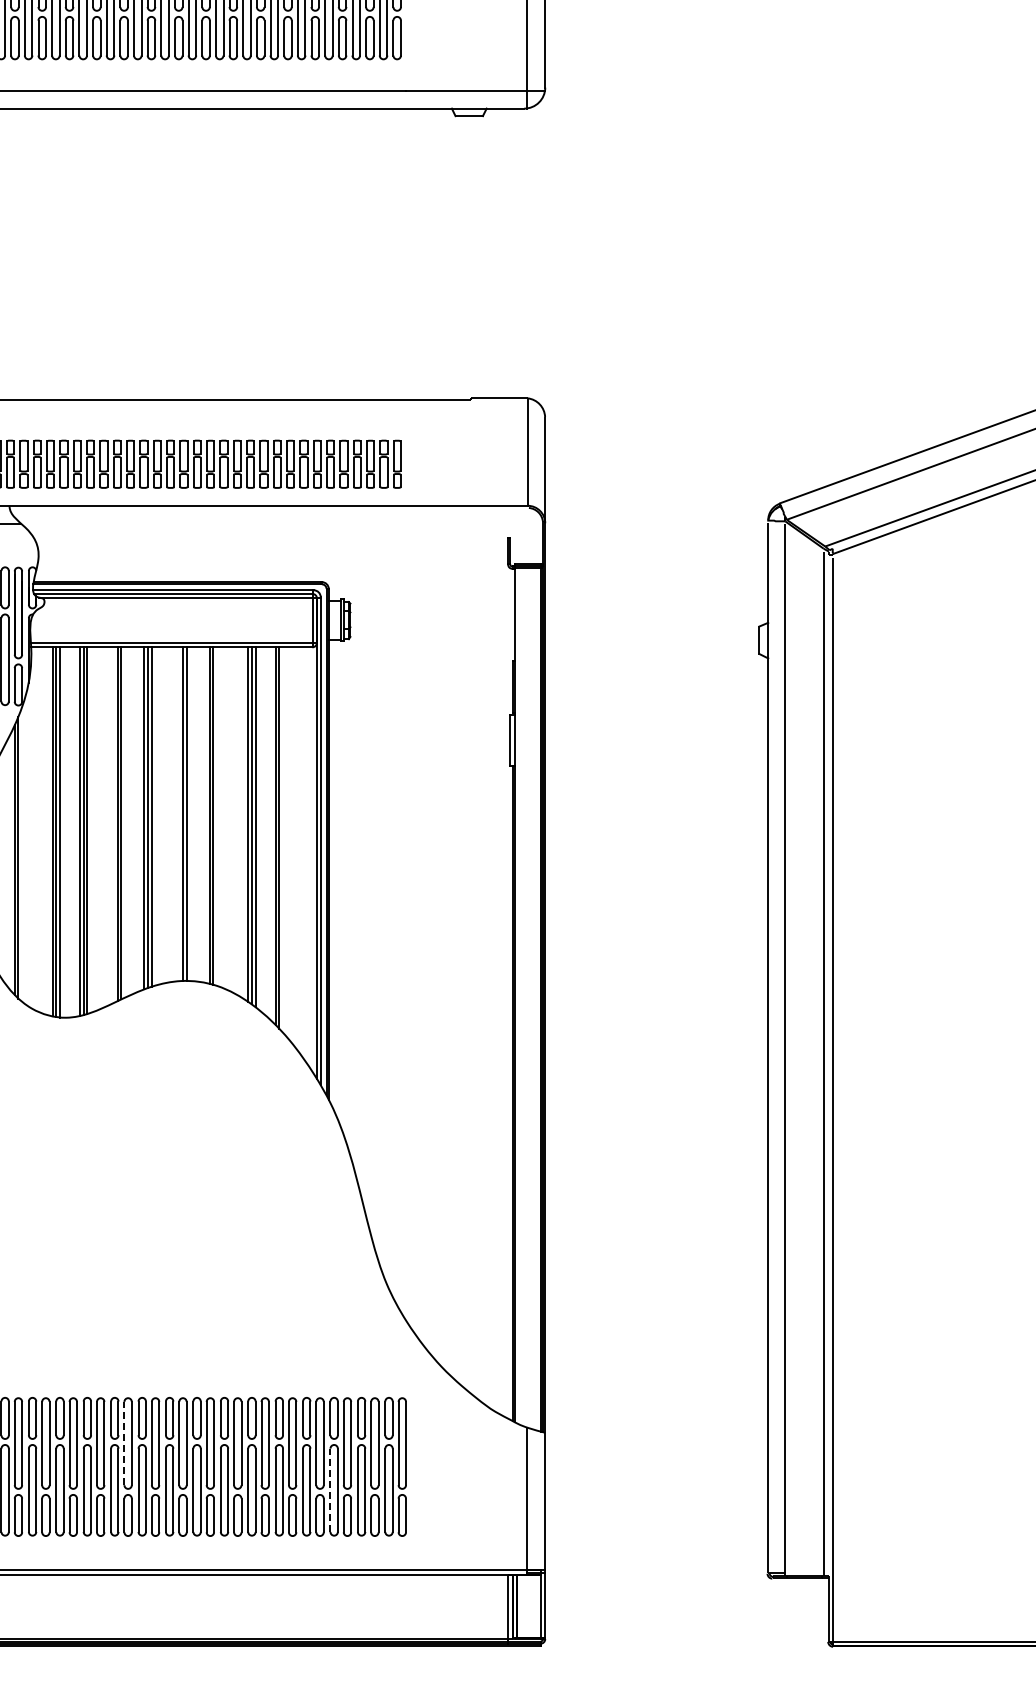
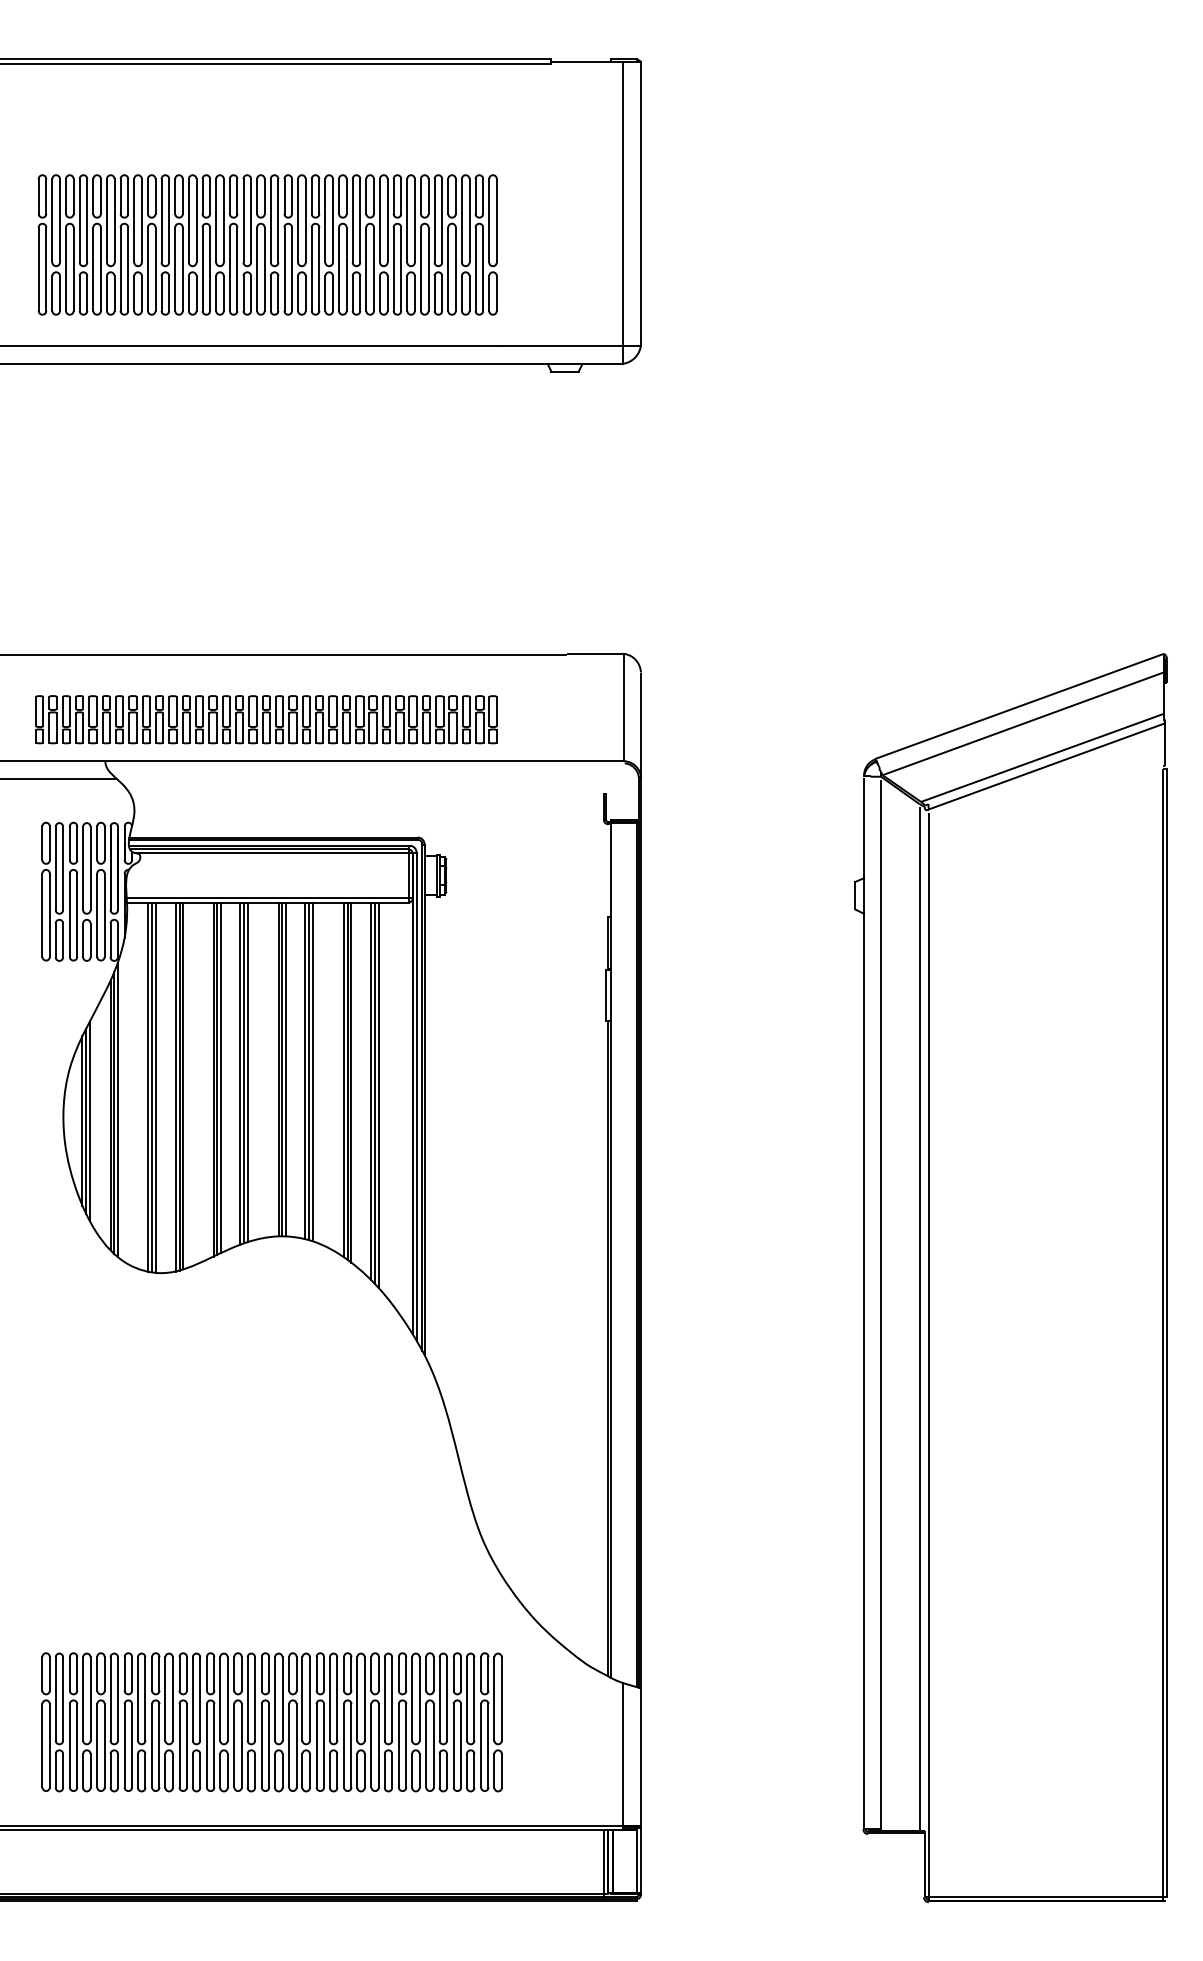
line: (190, 814) -> (286, 1069), added
line: (216, 816) -> (312, 1071), added
line: (124, 822) -> (220, 1077), added
line: (282, 840) -> (378, 1095), added
line: (22, 854) -> (118, 1109), added
line: (124, 1443) -> (220, 1698), dashed -> solid
line: (330, 1490) -> (426, 1745), dashed -> solid

